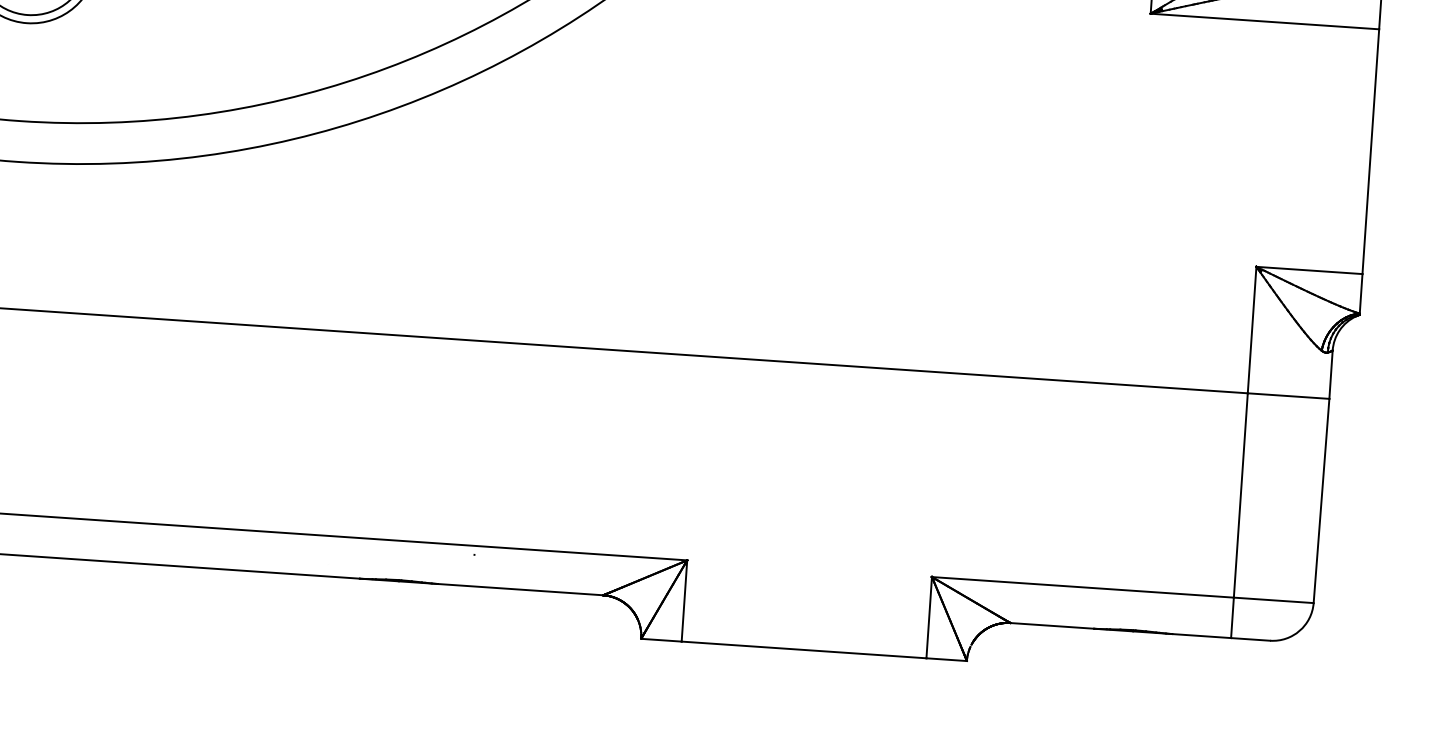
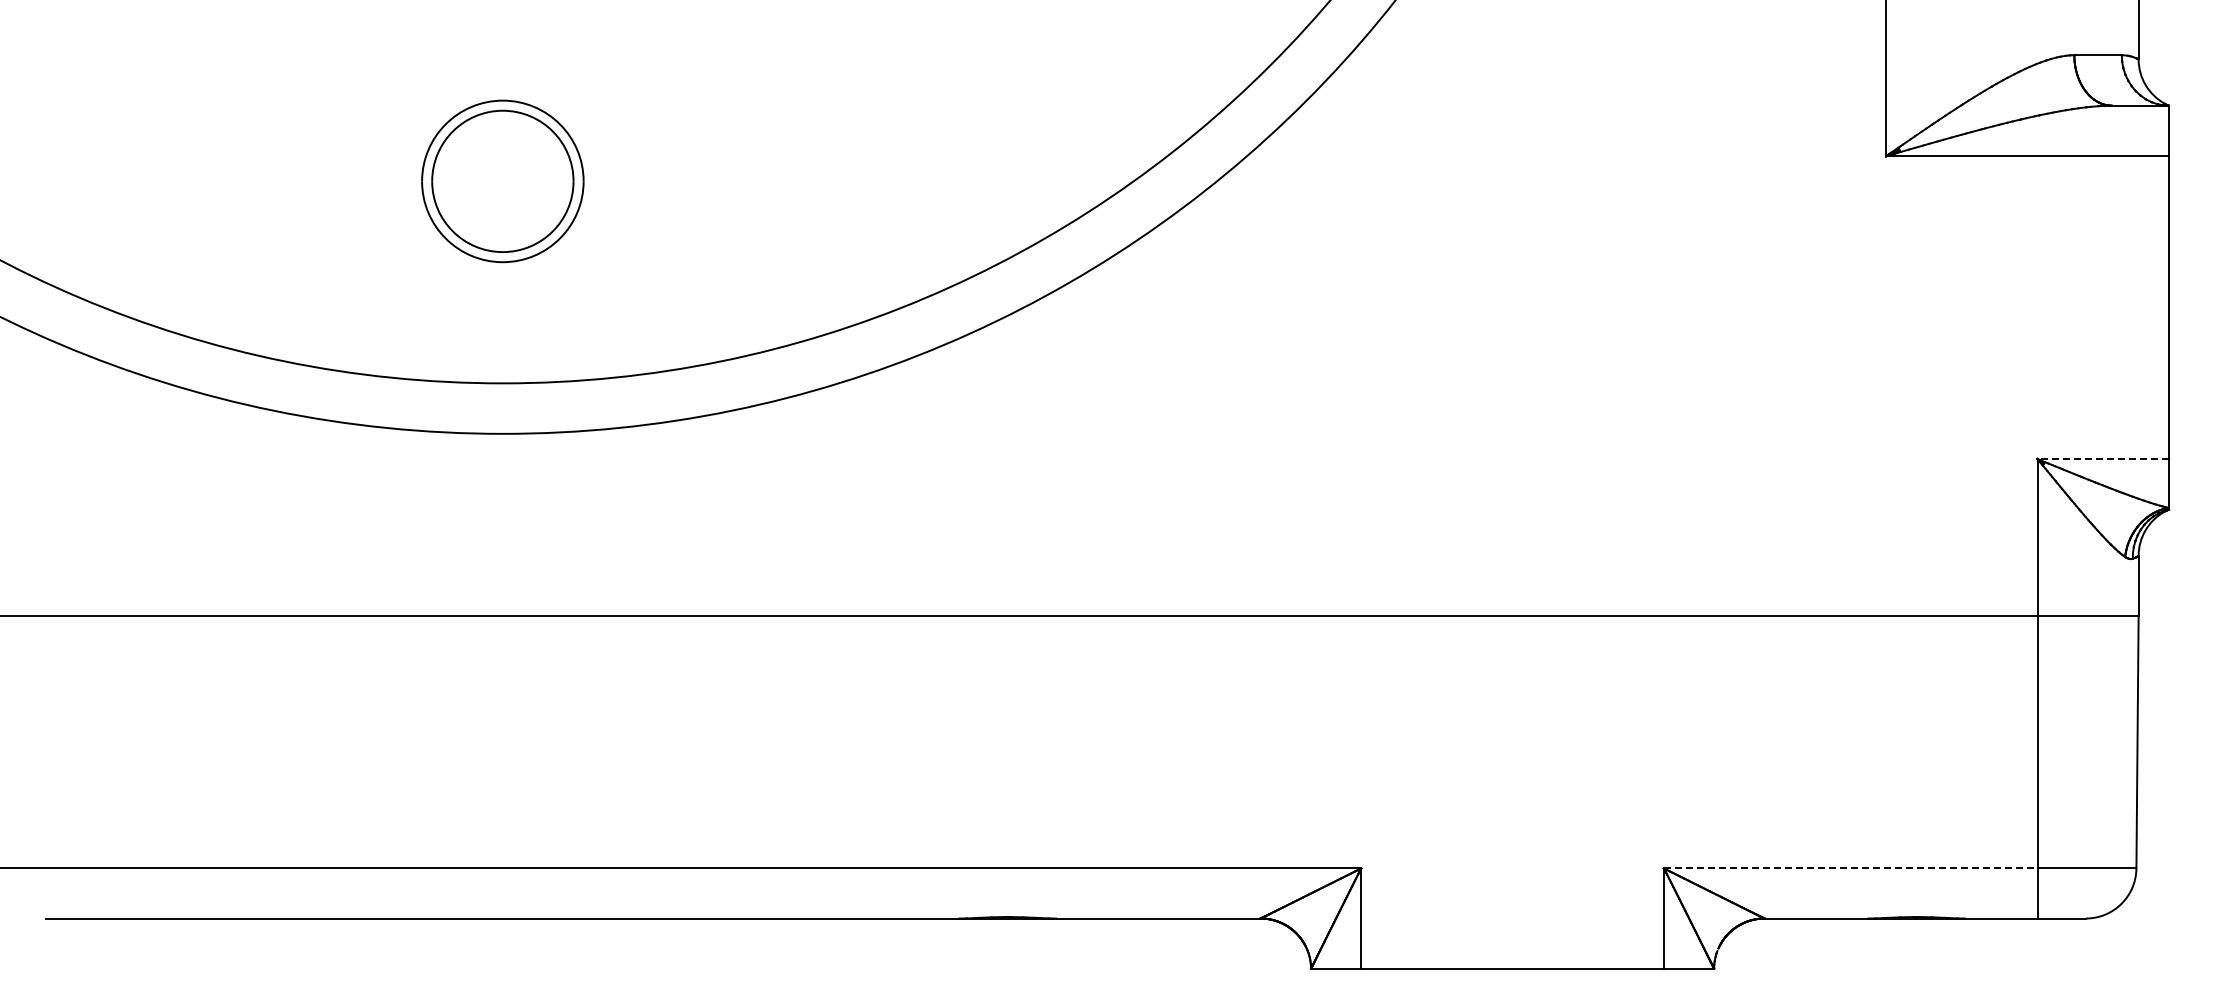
line: (1309, 270) -> (2103, 459), solid -> dashed
line: (1082, 587) -> (1850, 868), solid -> dashed

